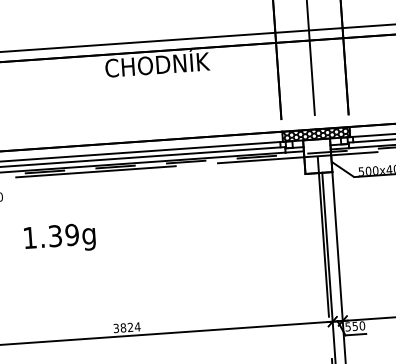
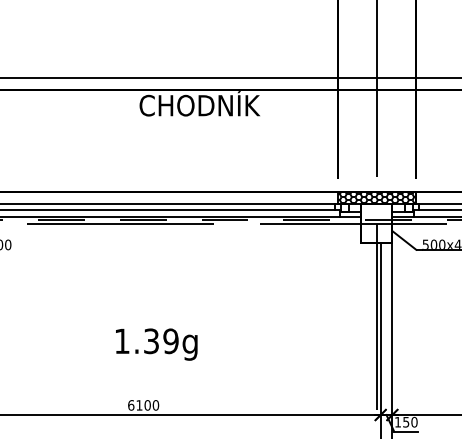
text: (59, 238) -> (156, 344), moved
text: (126, 327) -> (143, 405), 3824 -> 6100
text: (347, 327) -> (397, 422), 550 -> 150

